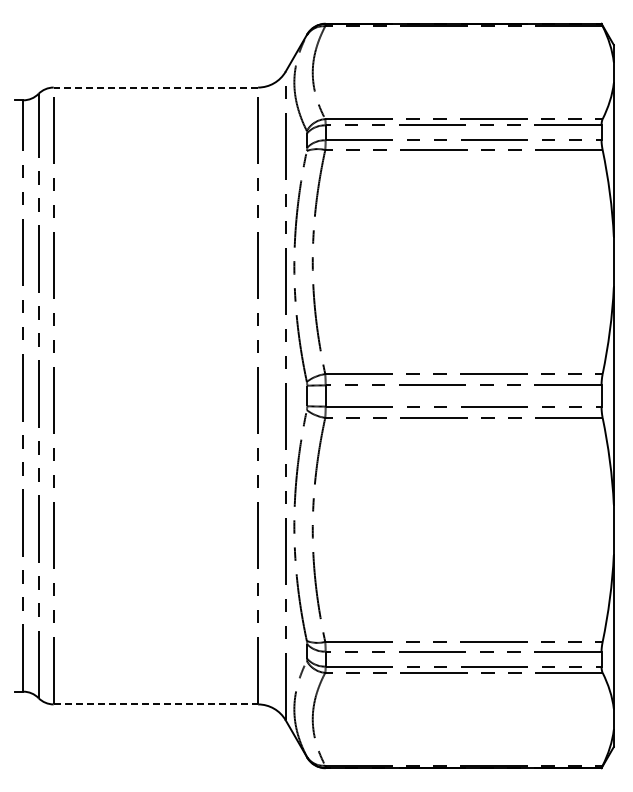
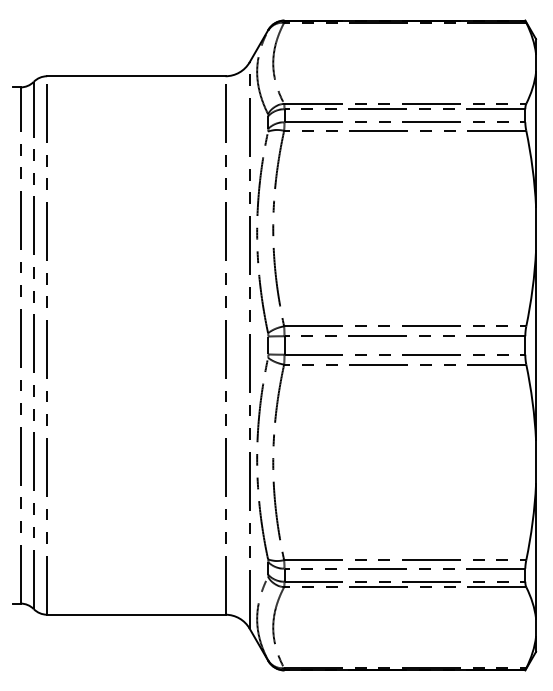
line: (155, 87) -> (135, 76), dashed -> solid
line: (156, 704) -> (136, 614), dashed -> solid

